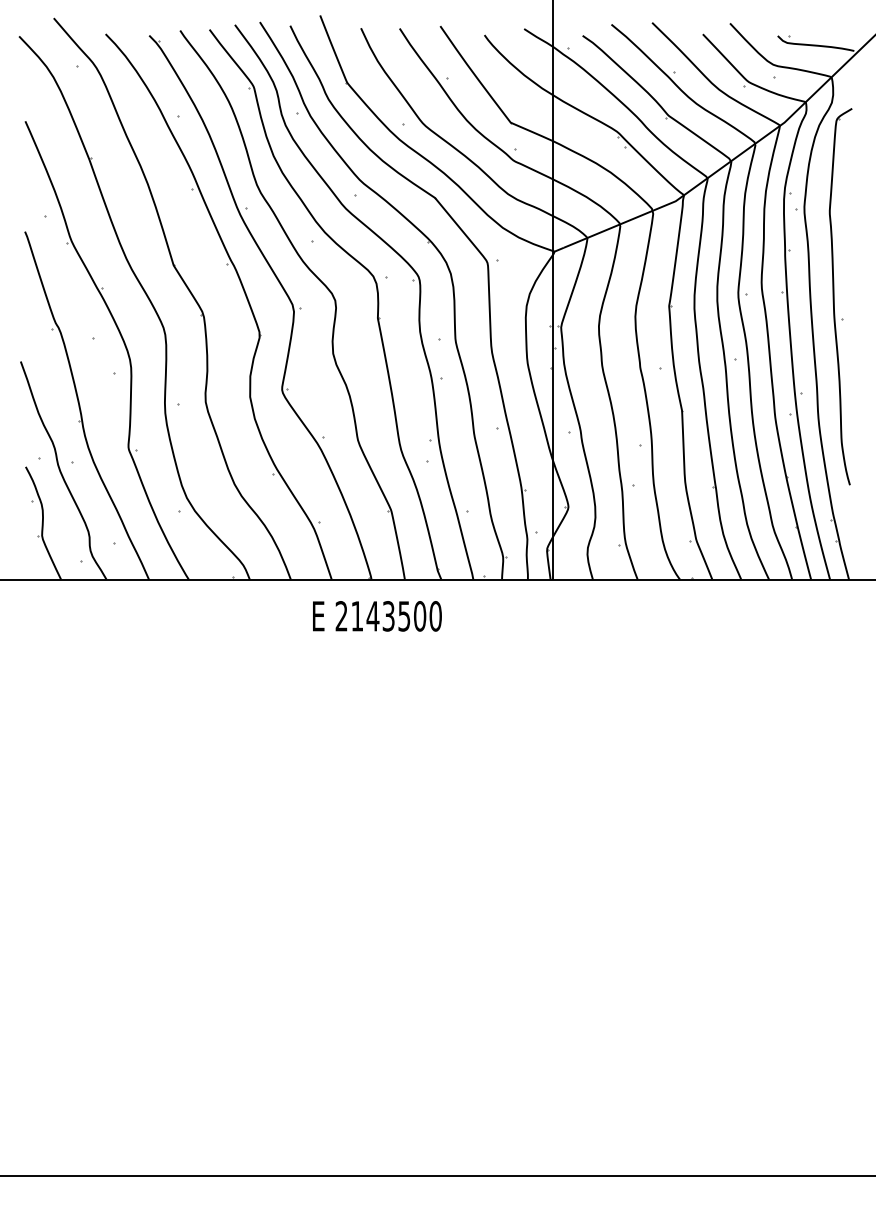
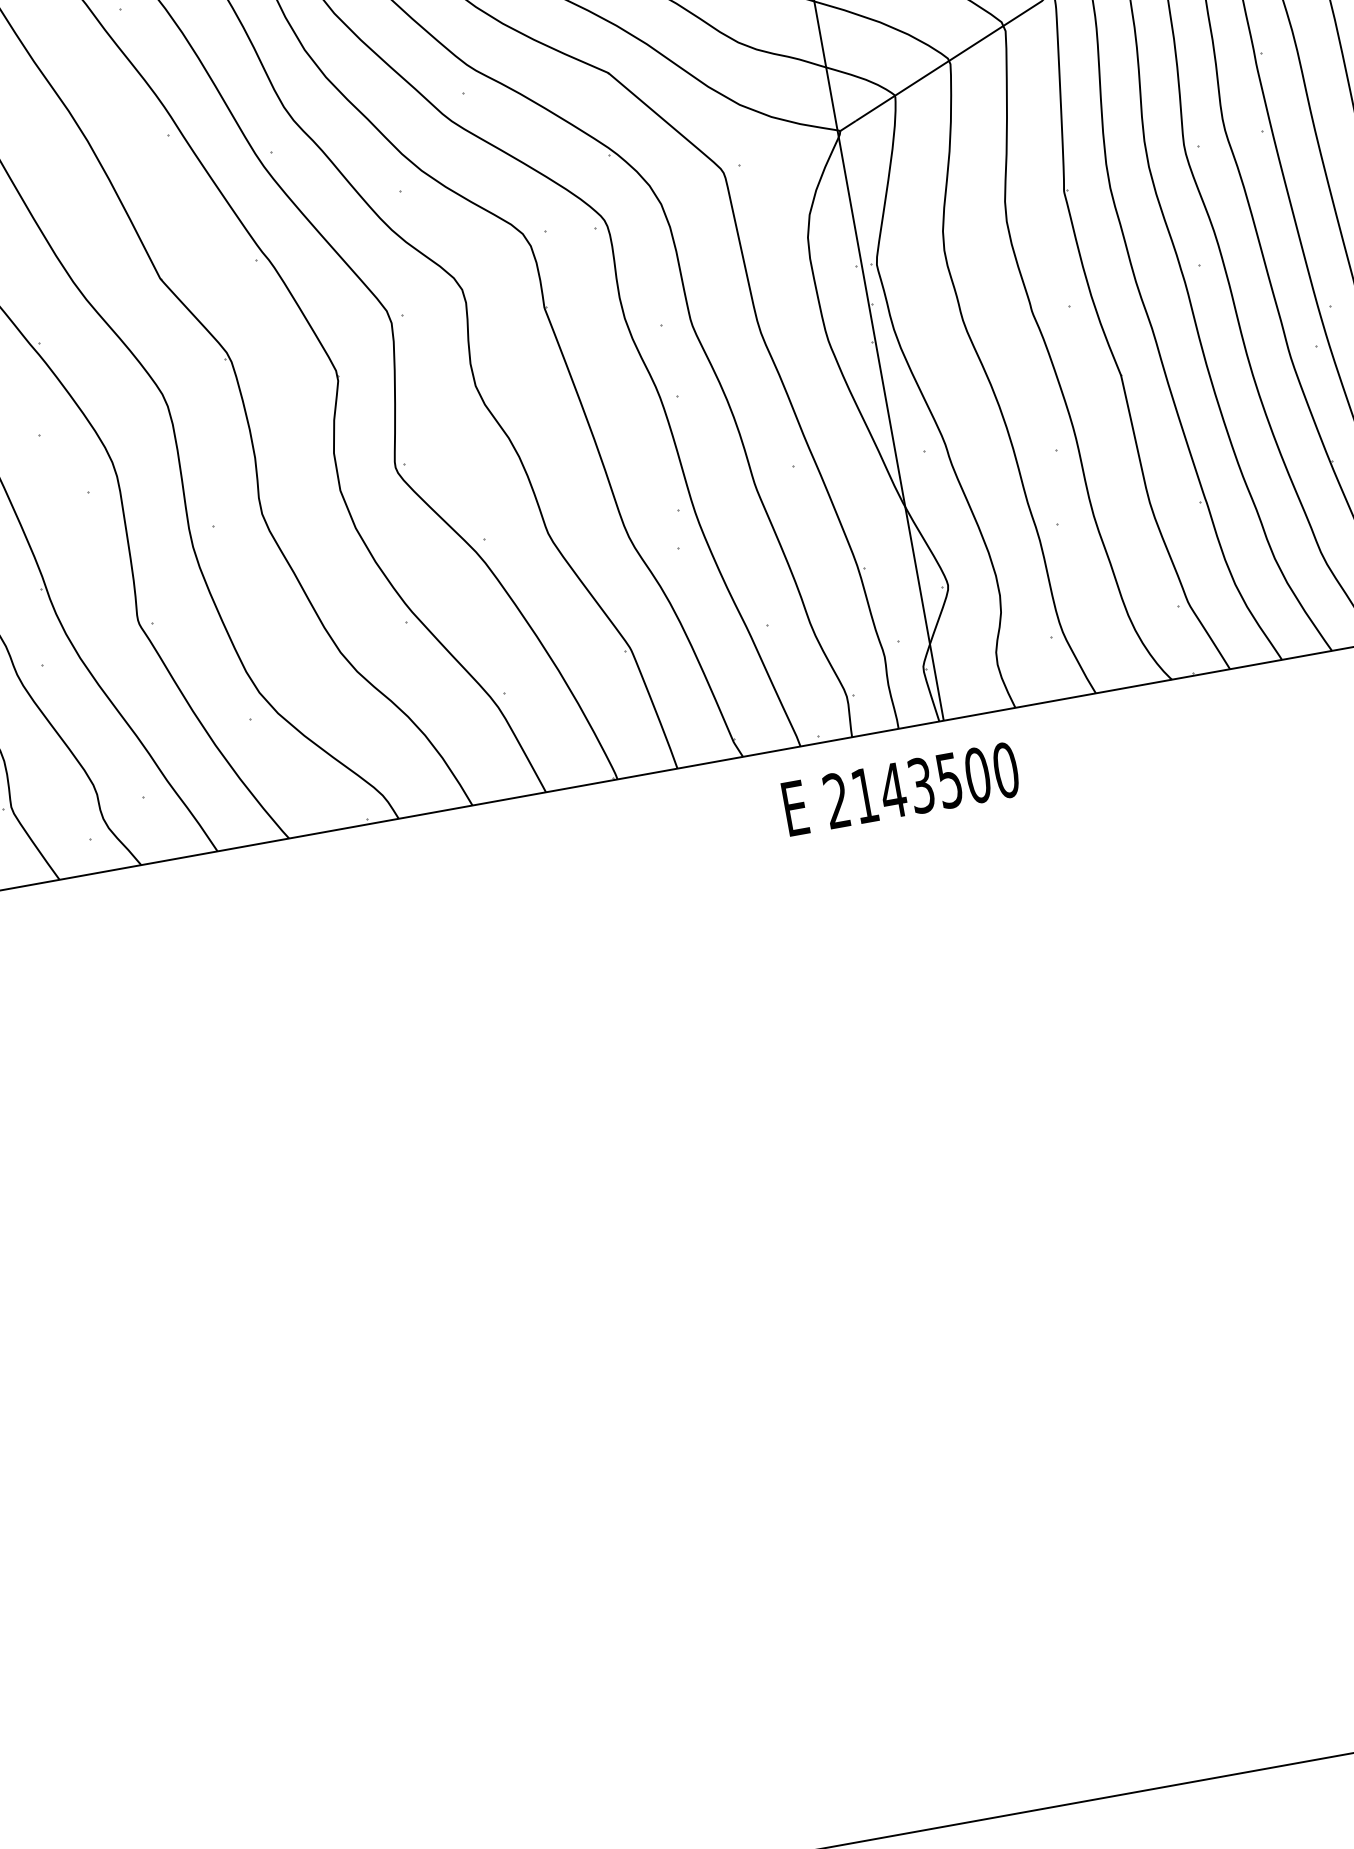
text: (377, 616) -> (901, 789), moved

